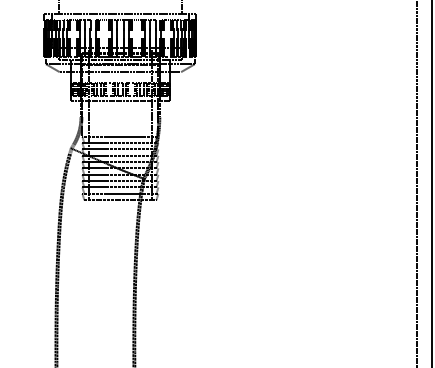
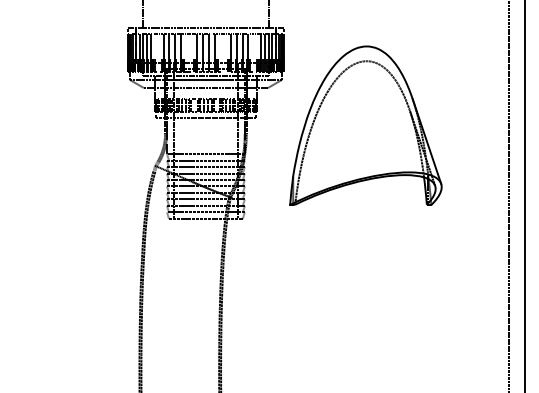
part: (276, 108) -> (365, 125), added

